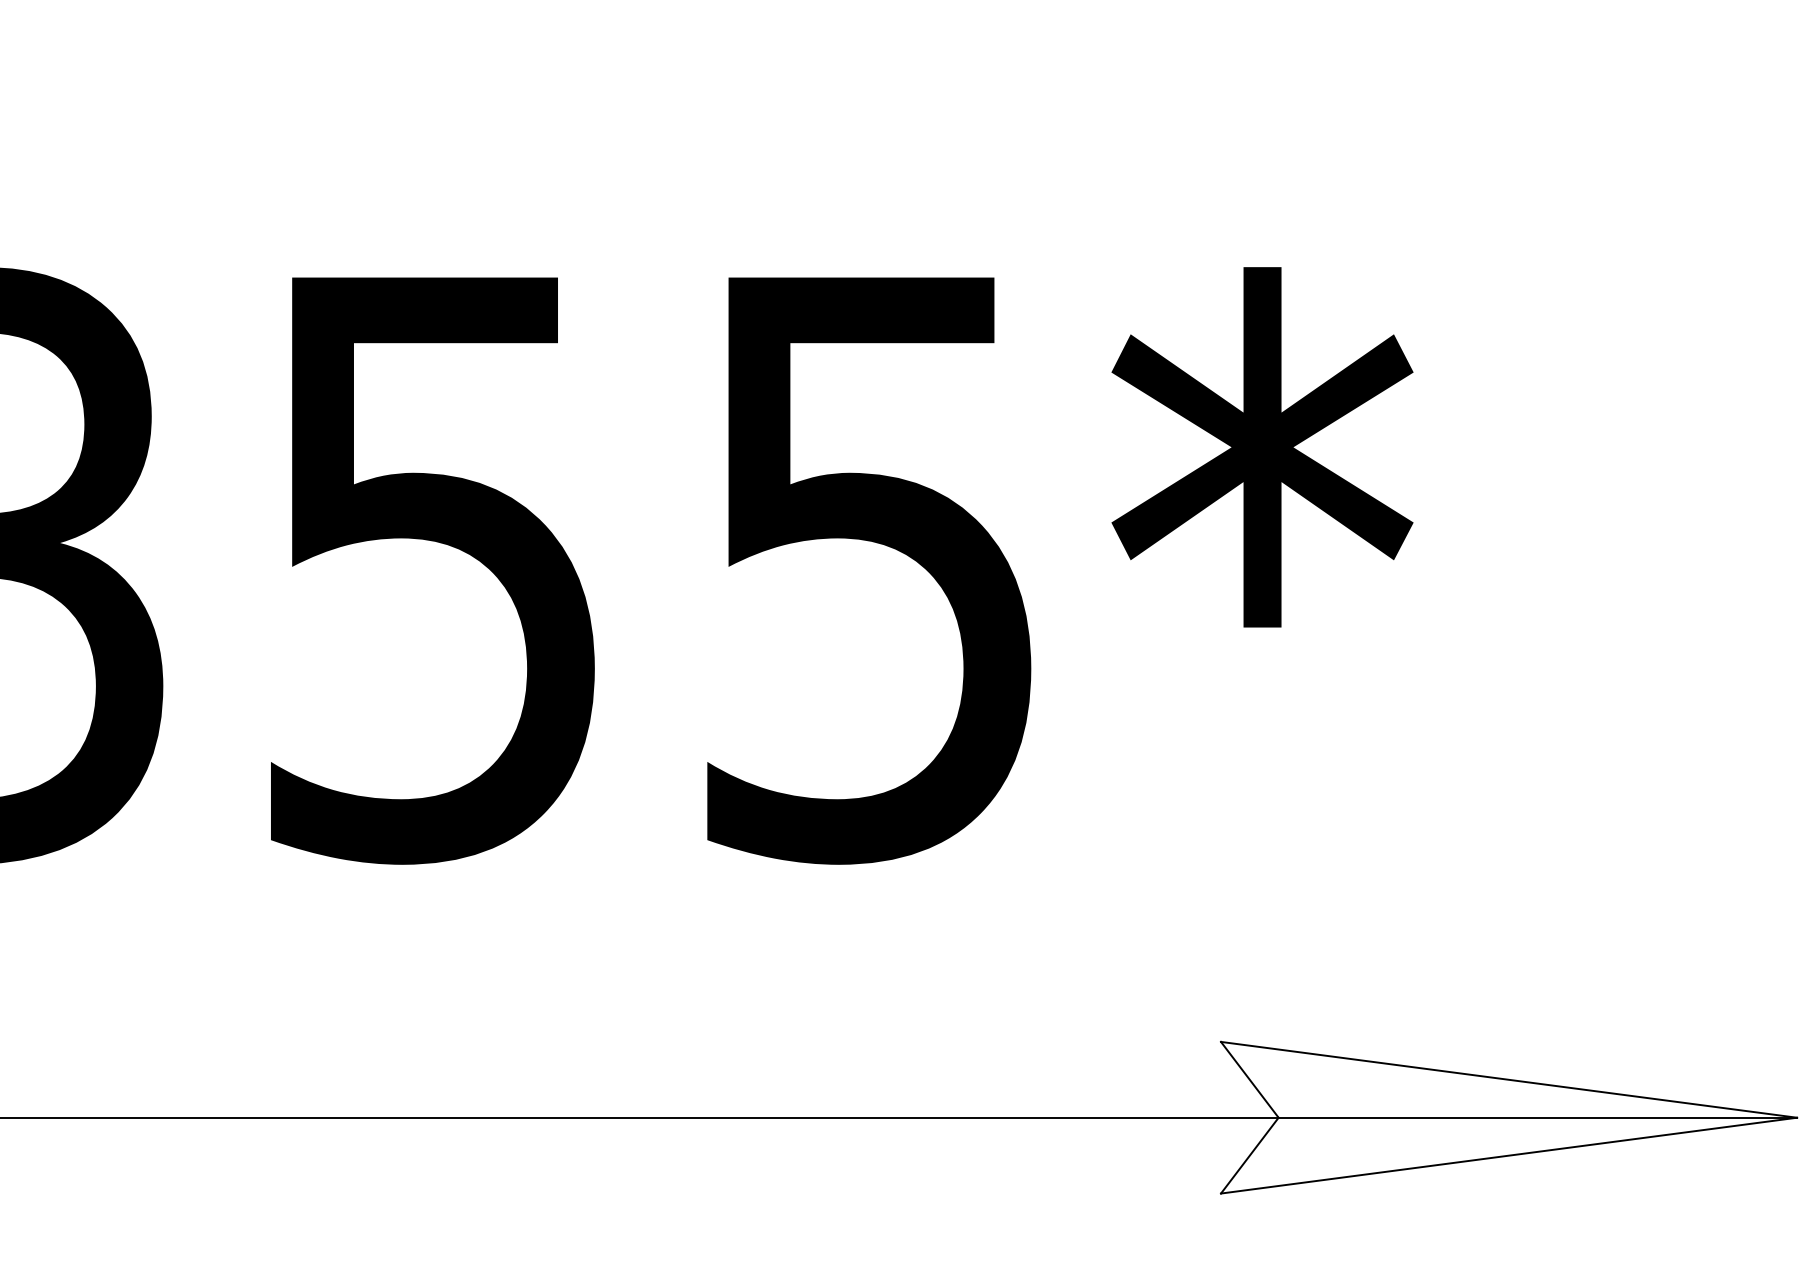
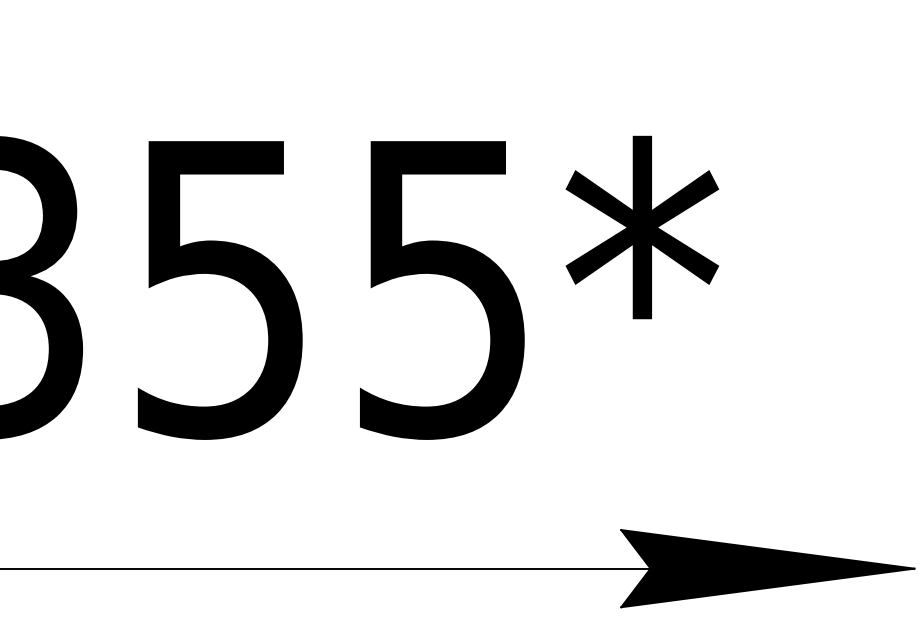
fill: (1508, 1117) -> (767, 568), added

